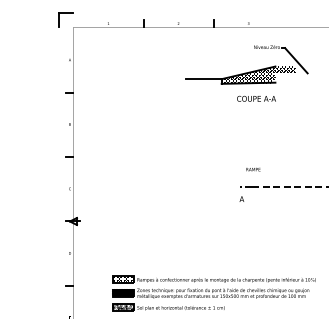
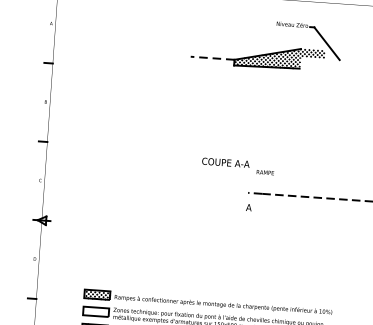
line: (203, 79) -> (212, 58), solid -> dashed
text: (256, 98) -> (225, 162), moved
hatch: (122, 292) -> (95, 311), removed

